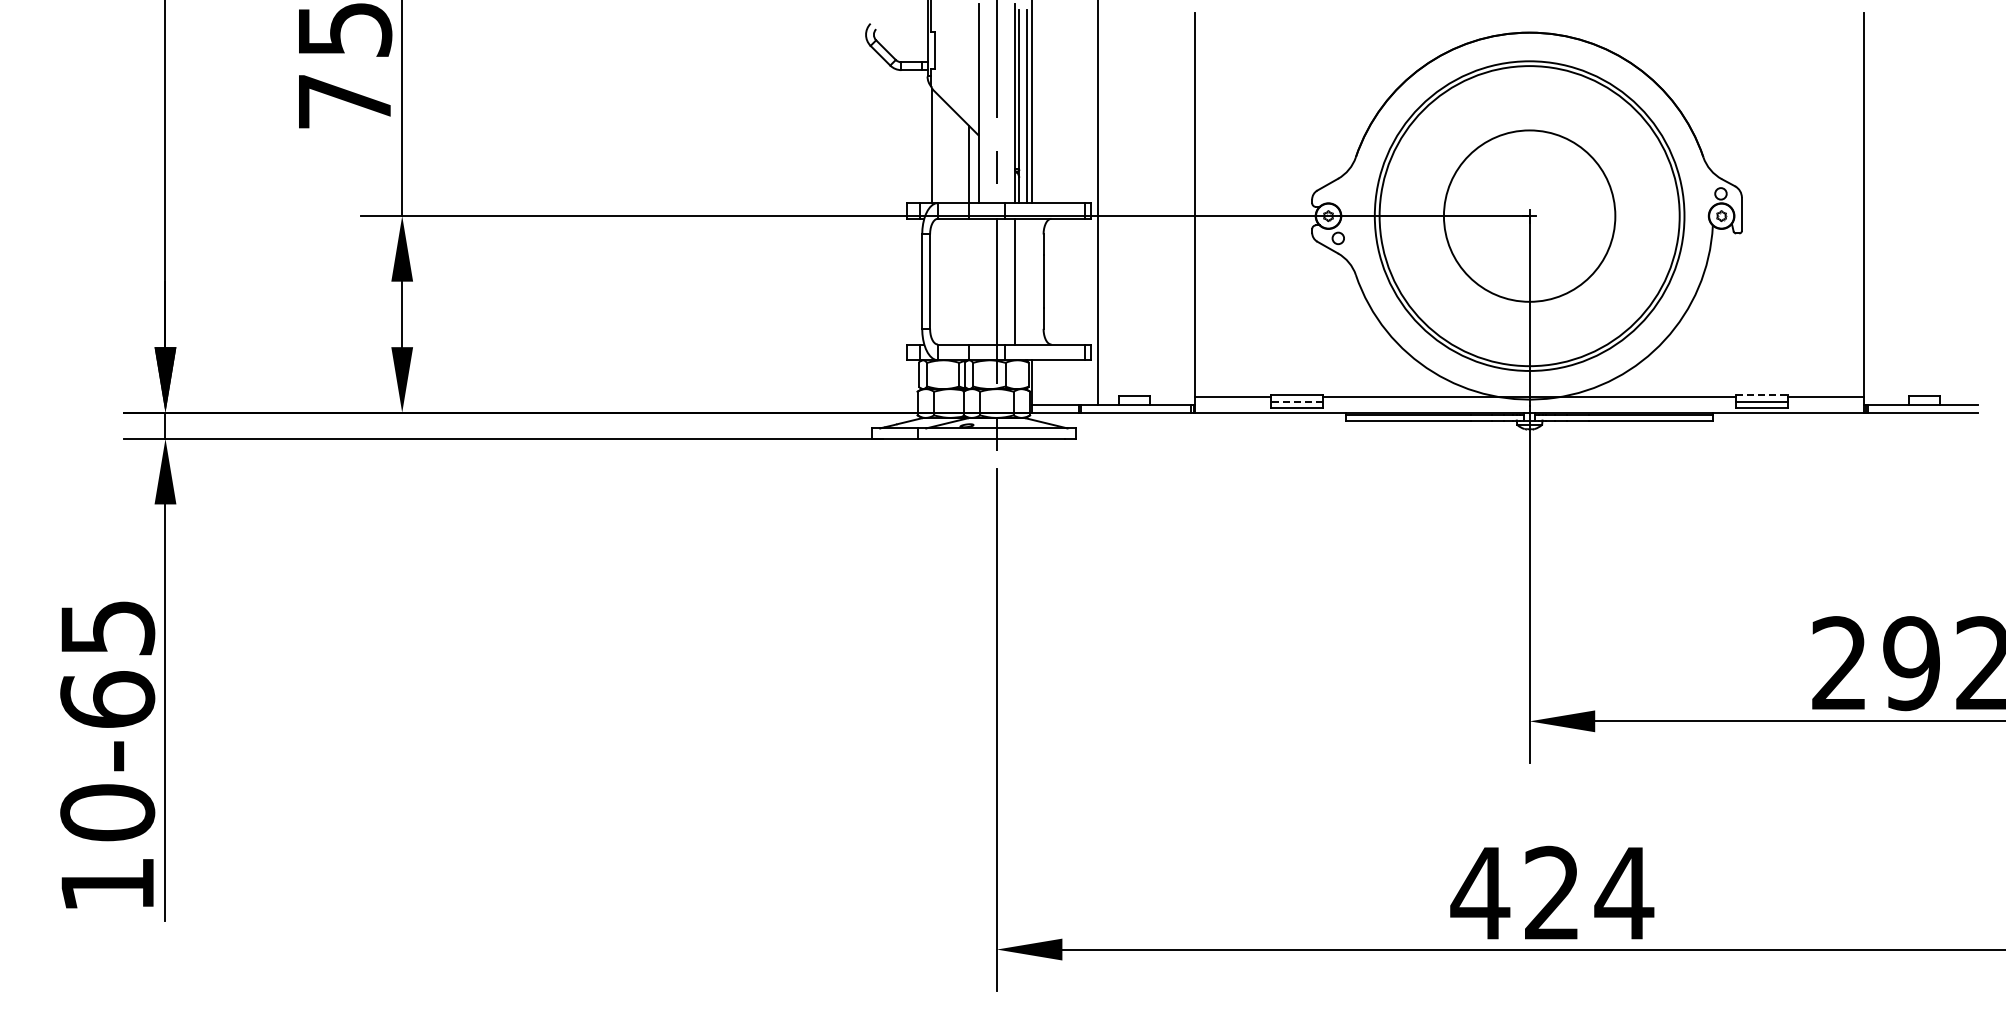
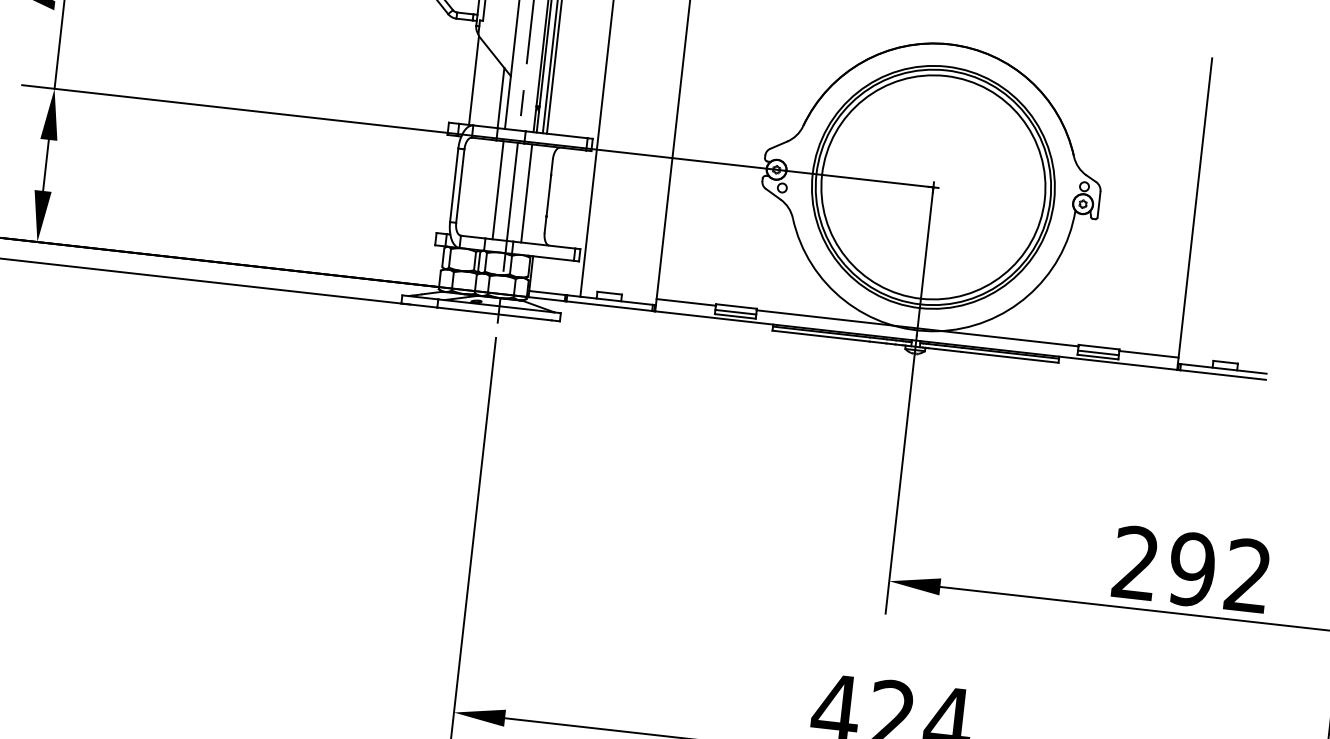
circle: (1529, 215) -> (933, 186), size x1.67
line: (978, 281) -> (498, 190), added
line: (1762, 395) -> (1099, 347), dashed -> solid
line: (1296, 402) -> (735, 312), dashed -> solid

